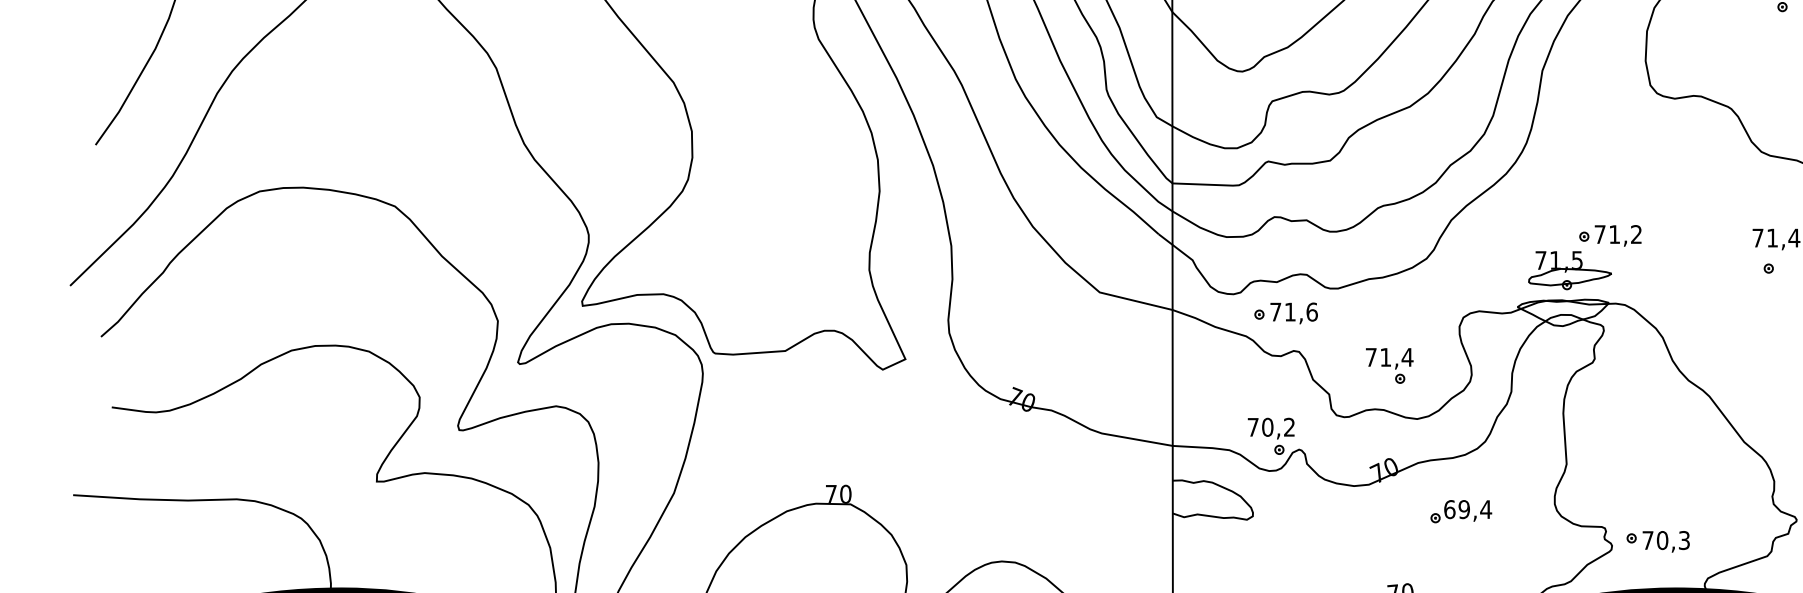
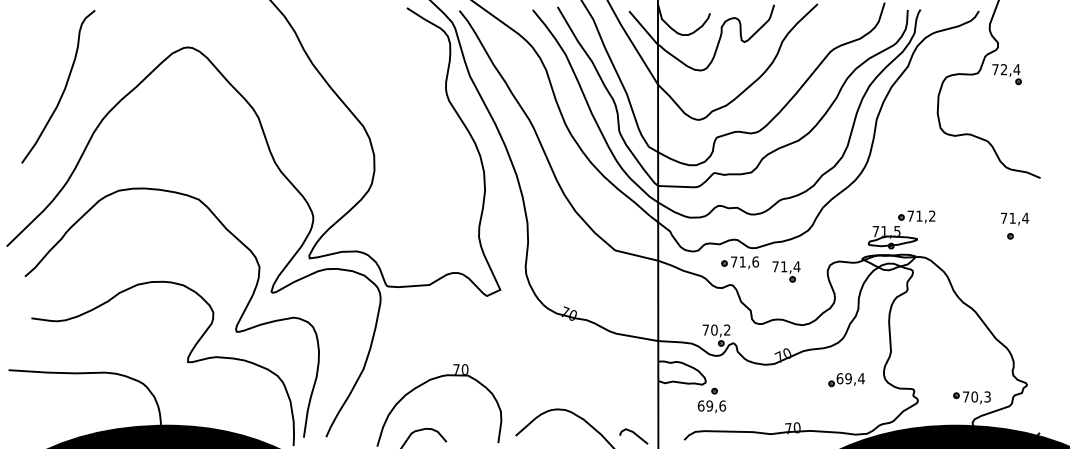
part: (1286, 312) -> (740, 262), moved
part: (1389, 365) -> (786, 271), moved
part: (1460, 512) -> (846, 380), moved
part: (1657, 541) -> (971, 397), moved
part: (1264, 546) -> (712, 400), added

